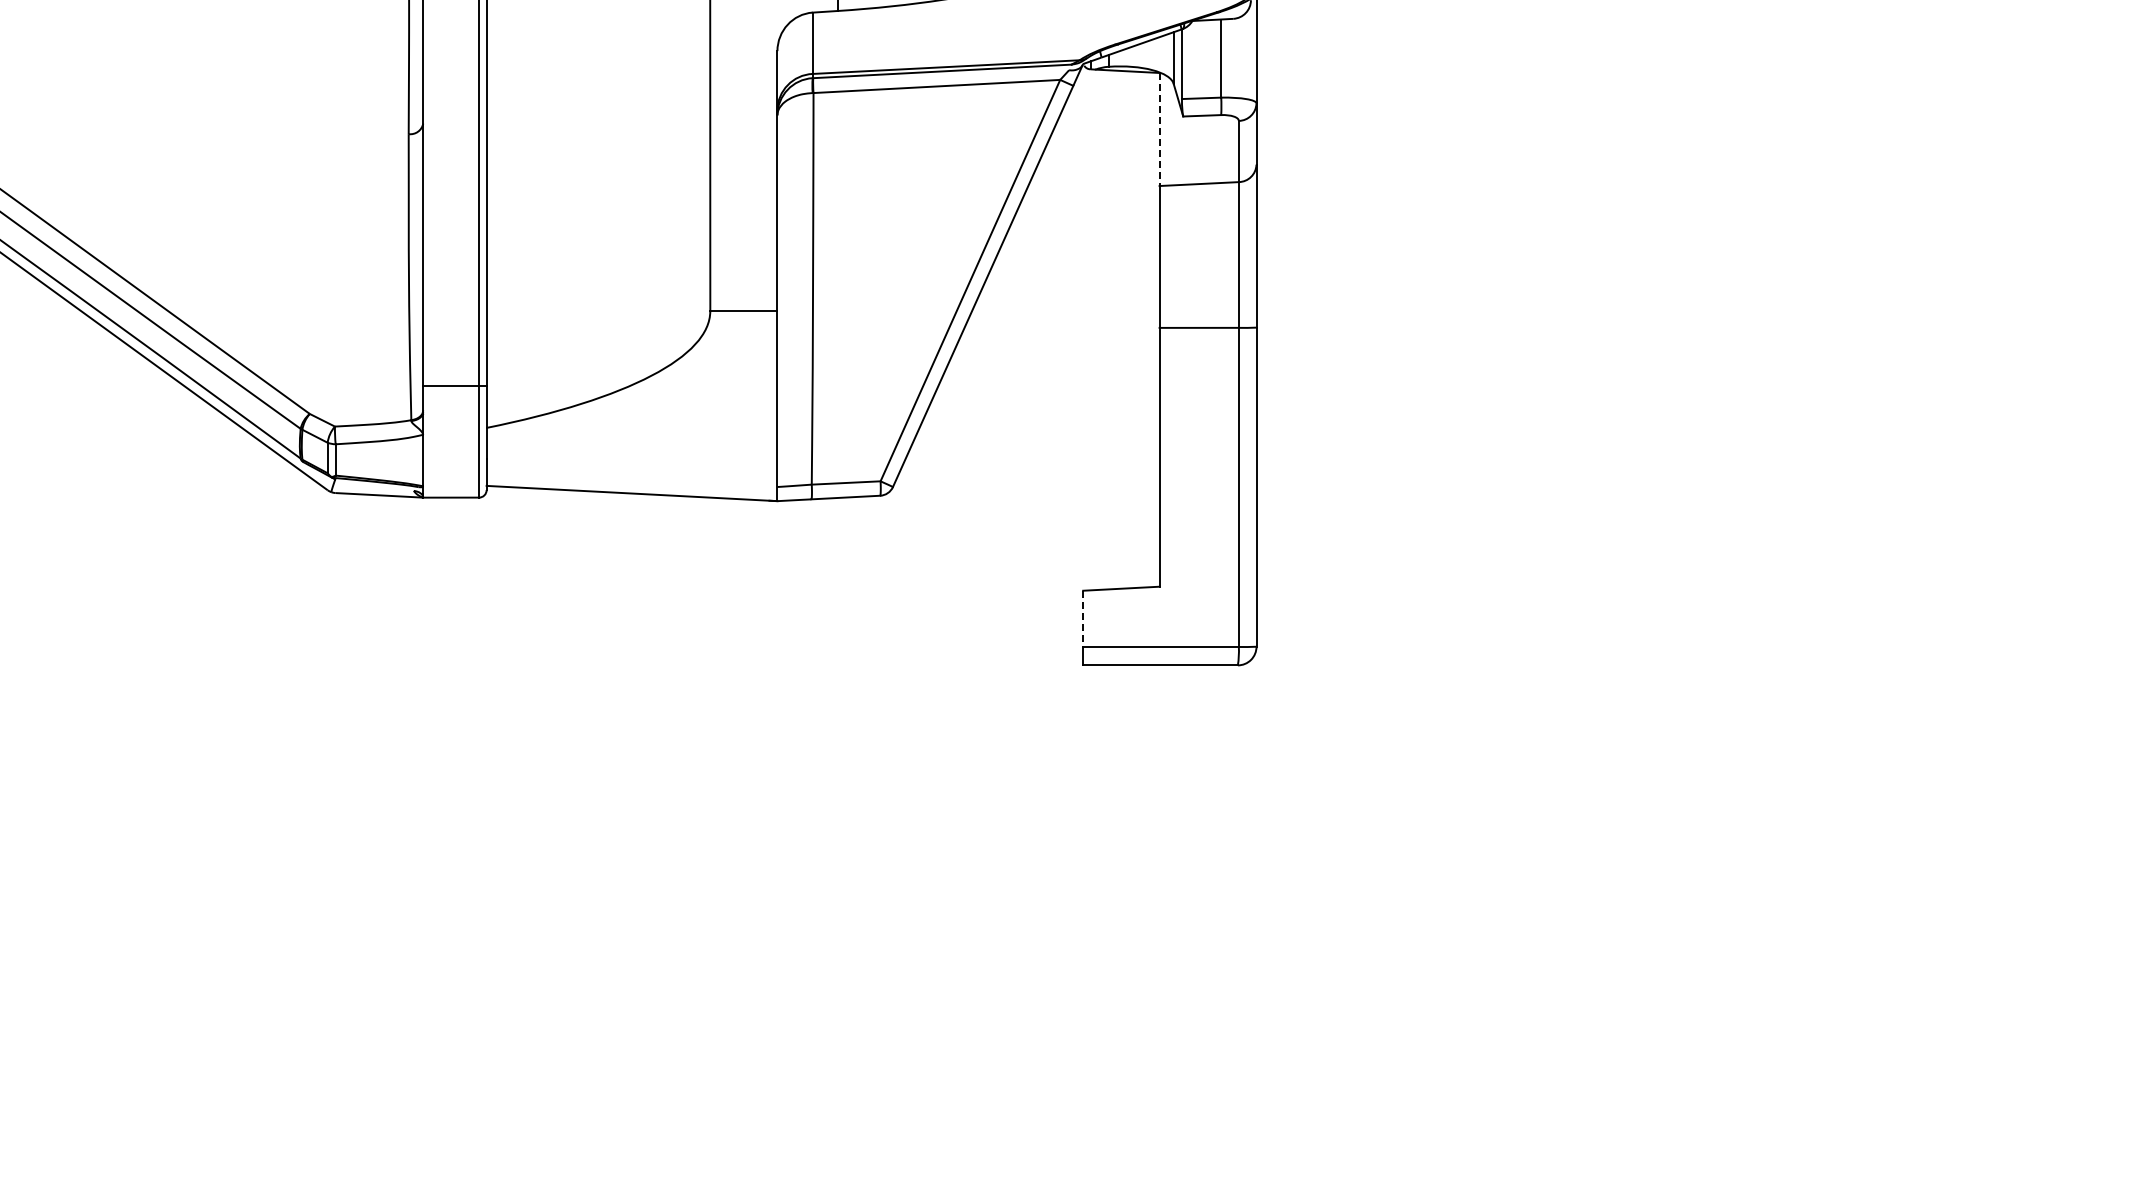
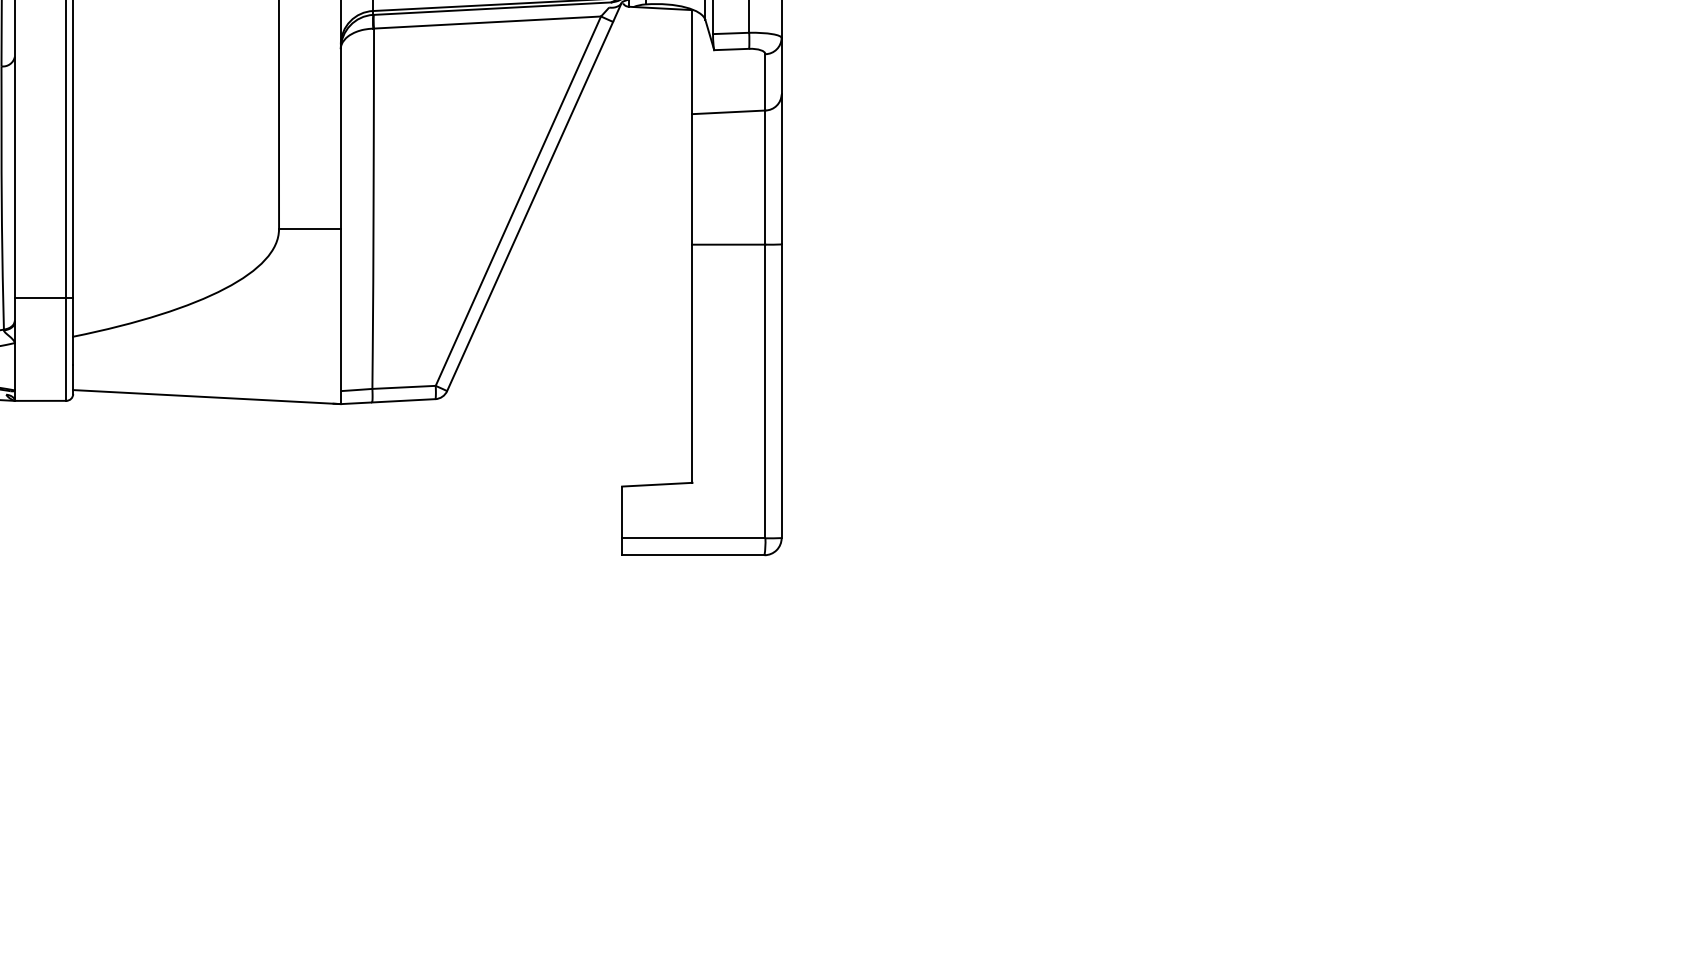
line: (1159, 129) -> (692, 62), dashed -> solid
line: (1083, 619) -> (622, 513), dashed -> solid

